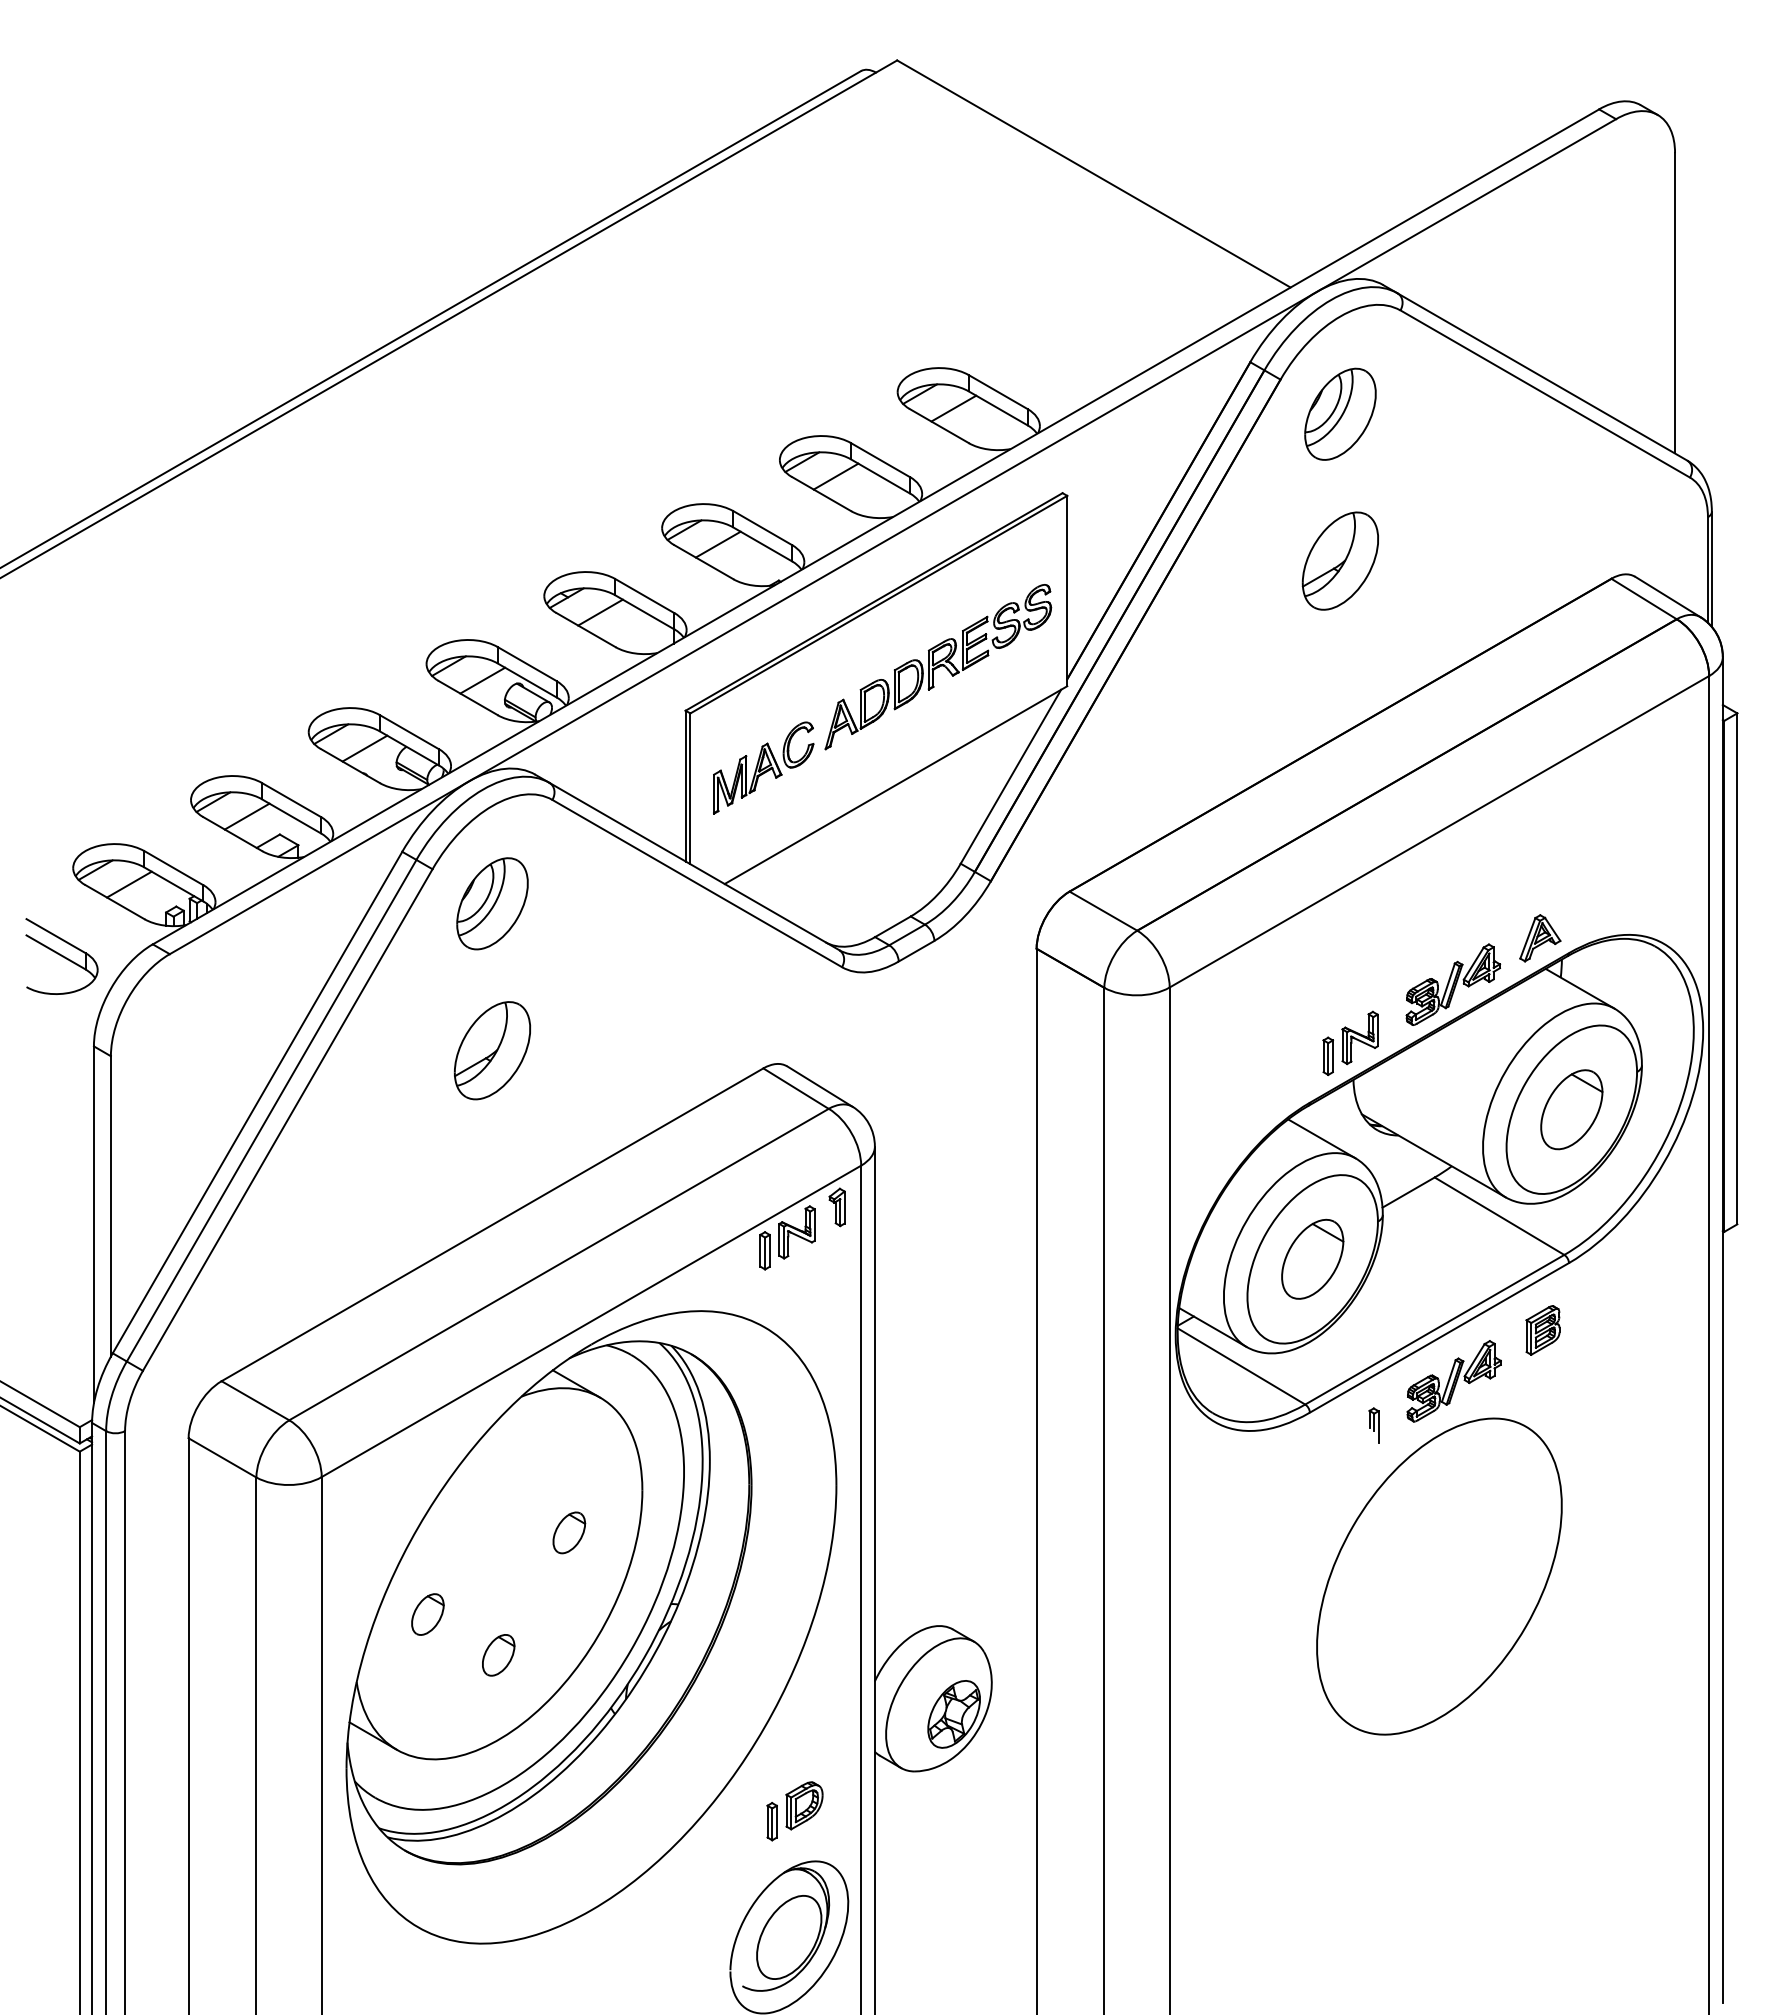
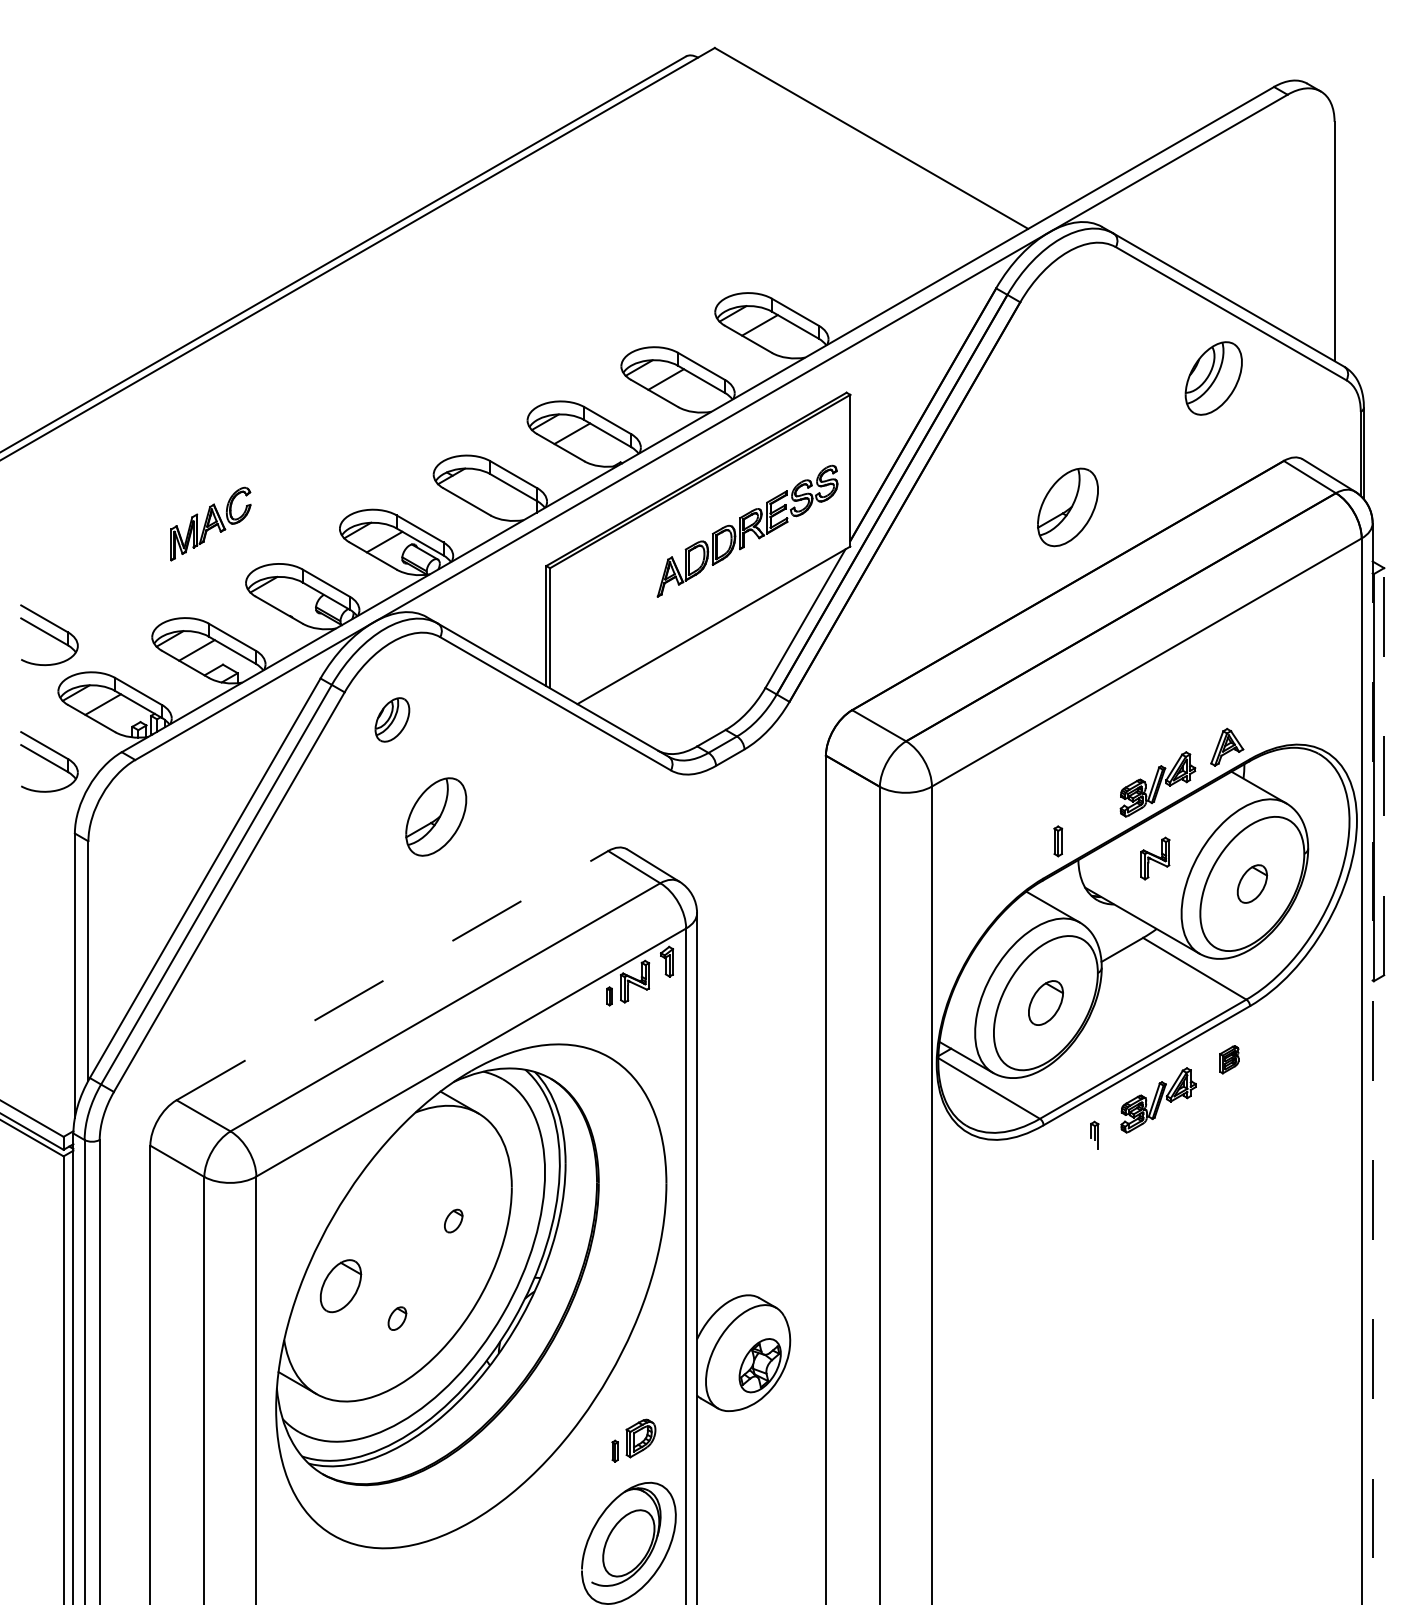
part: (1340, 413) -> (1213, 377), moved
part: (1339, 560) -> (1067, 506), moved
line: (600, 612) -> (478, 487), removed
line: (364, 748) -> (290, 596), removed
part: (763, 767) -> (210, 523), moved
part: (61, 797) -> (49, 635), added
part: (492, 903) -> (392, 719), size x0.6
line: (1737, 968) -> (1384, 771), solid -> dashed
part: (1359, 1037) -> (1154, 858), moved
part: (492, 1050) -> (436, 816), moved
part: (1571, 1109) -> (1252, 883), size x0.6
line: (492, 1224) -> (392, 975), solid -> dashed
part: (764, 1250) -> (609, 996), size x0.6
part: (1312, 1258) -> (1045, 1002), size x0.7
part: (1542, 1330) -> (1228, 1059), size x0.7
line: (1722, 1330) -> (1372, 1059), solid -> dashed
part: (569, 1532) -> (453, 1220), size x0.7
part: (1439, 1576) -> (1146, 1255), removed
part: (427, 1614) -> (340, 1286), size x1.6
part: (498, 1655) -> (397, 1318), size x0.7
part: (771, 1821) -> (614, 1451), size x0.7

